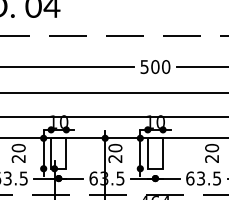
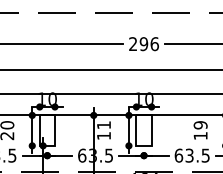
text: (155, 67) -> (144, 44), 500 -> 296
text: (115, 152) -> (104, 129), 20 -> 11
text: (212, 153) -> (201, 130), 20 -> 19

